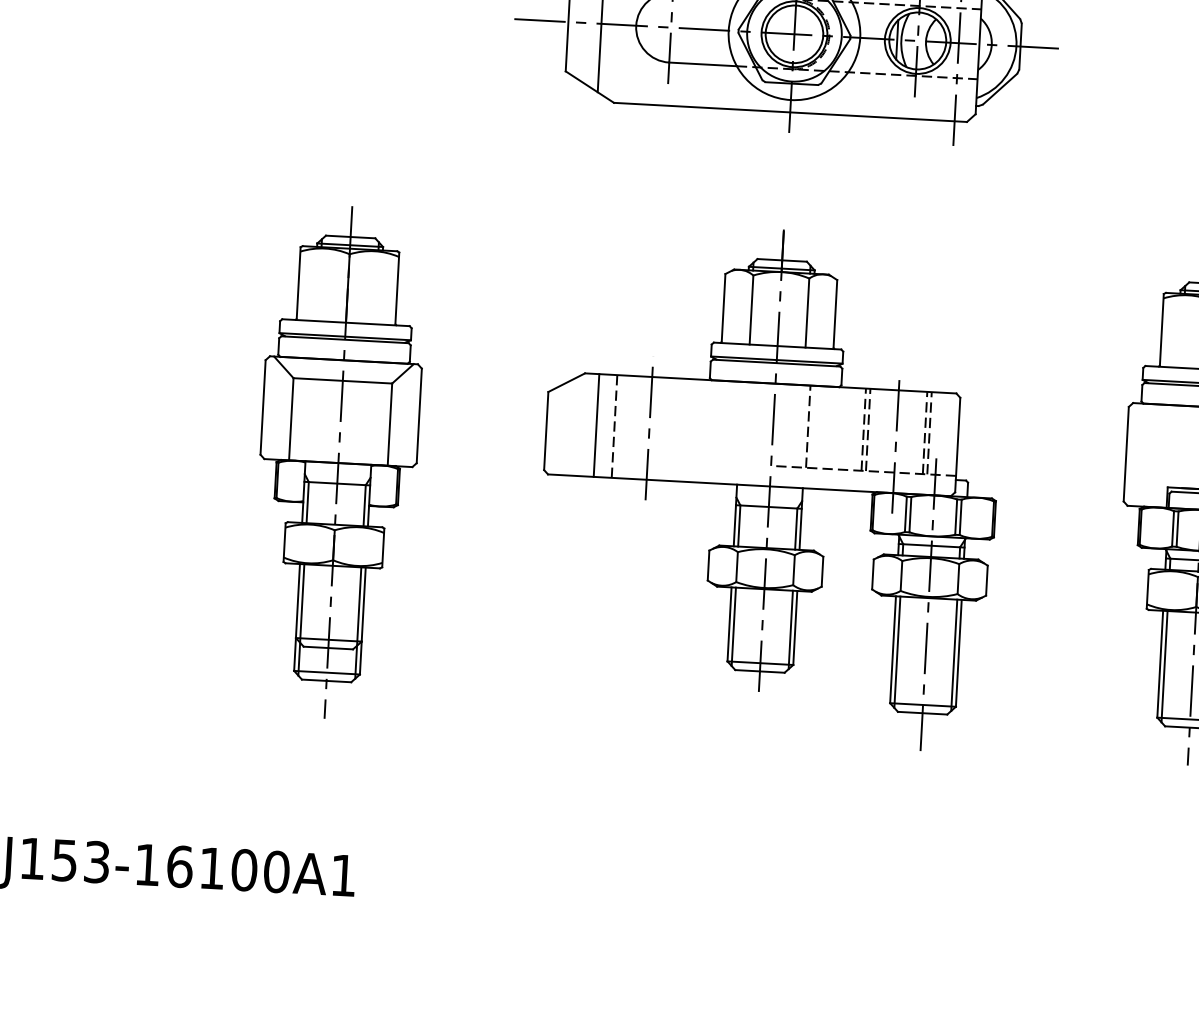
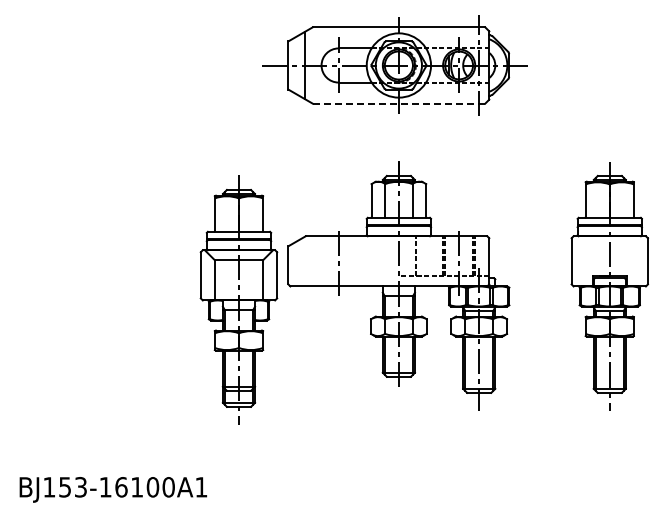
line: (789, 112) -> (398, 103), solid -> dashed
line: (595, 425) -> (312, 261), removed
line: (614, 426) -> (321, 261), removed
part: (337, 461) -> (238, 299), moved

